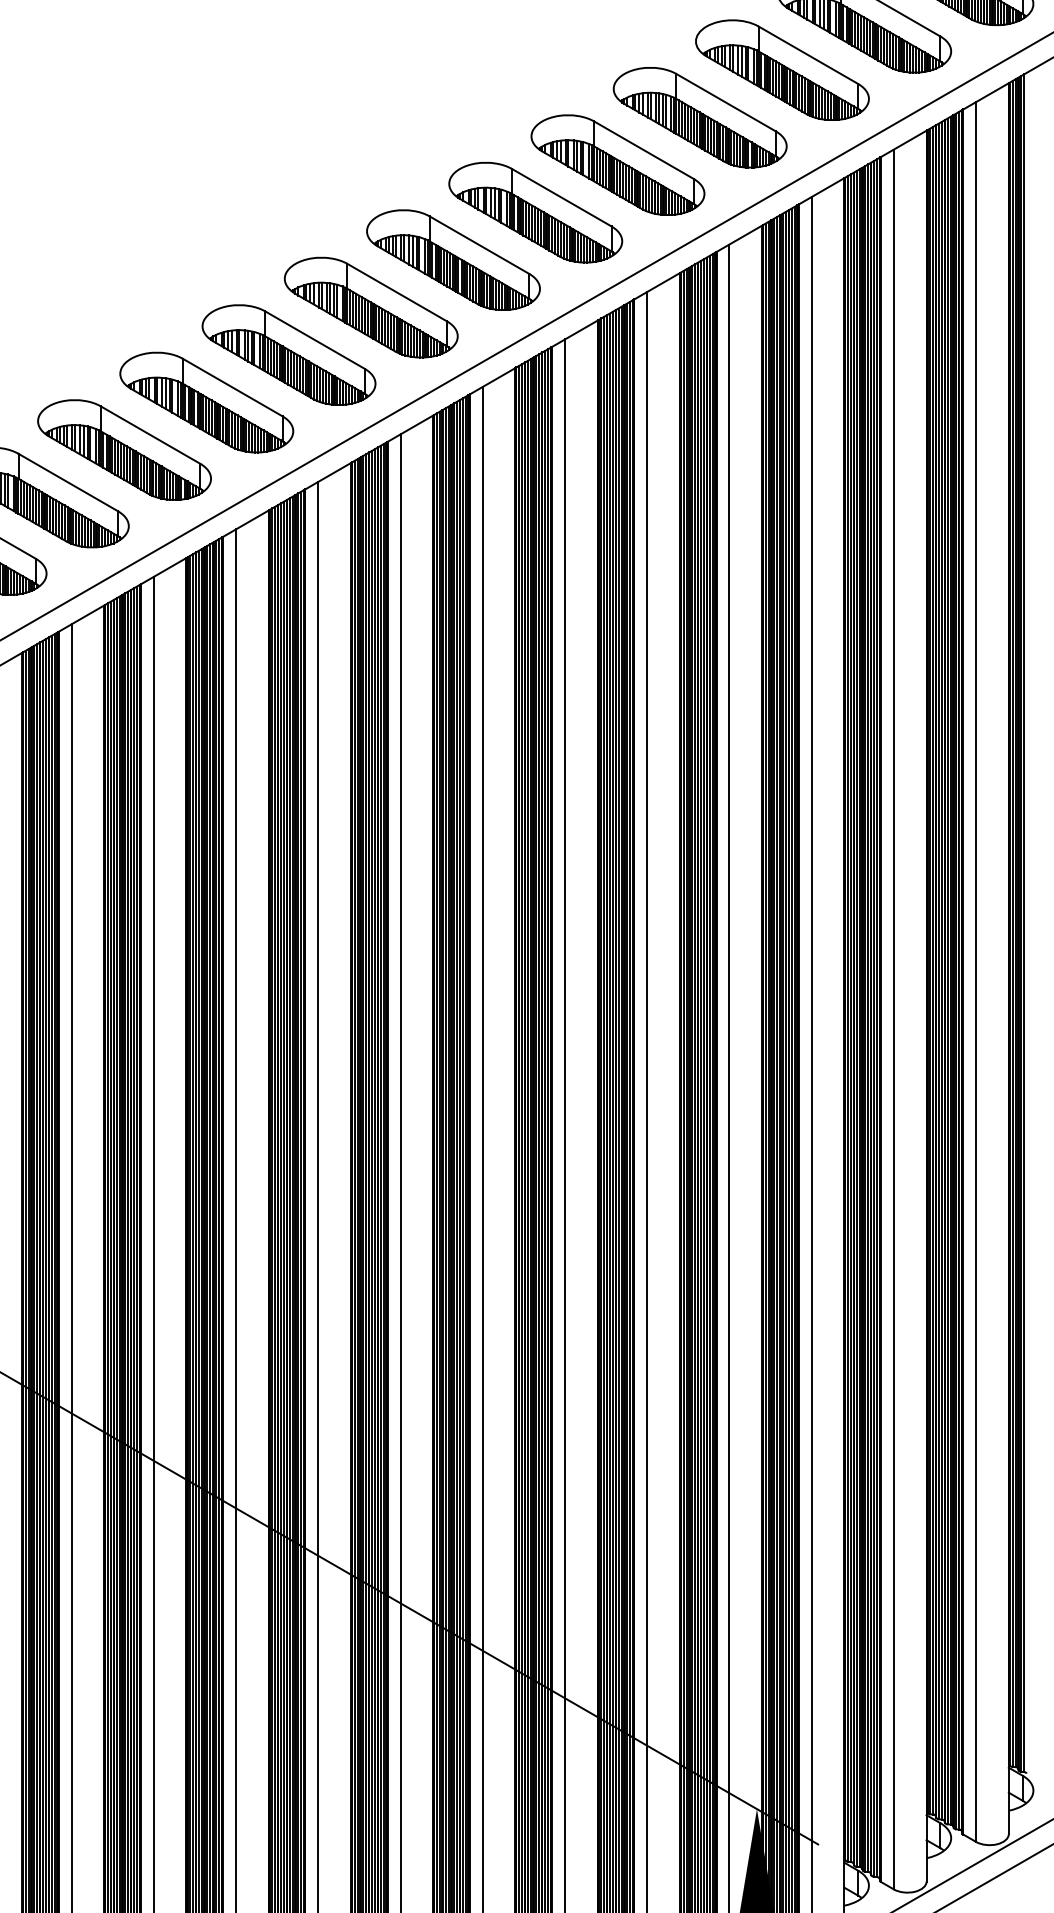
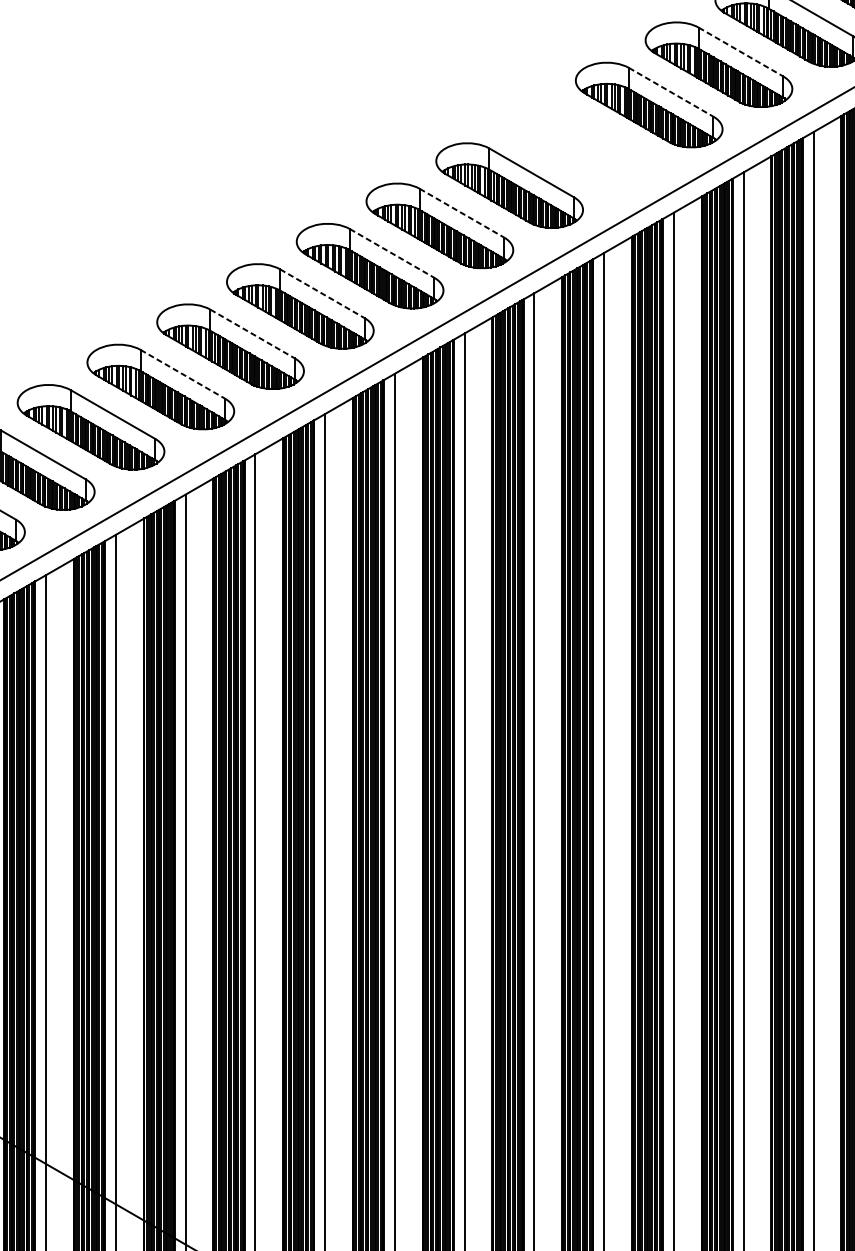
line: (808, 55) -> (741, 52), solid -> dashed
line: (726, 102) -> (671, 92), solid -> dashed
part: (617, 164) -> (579, 144), removed
line: (479, 245) -> (461, 213), solid -> dashed
line: (397, 292) -> (392, 253), solid -> dashed
line: (315, 340) -> (322, 294), solid -> dashed
line: (233, 387) -> (253, 333), solid -> dashed
line: (150, 435) -> (182, 374), solid -> dashed

